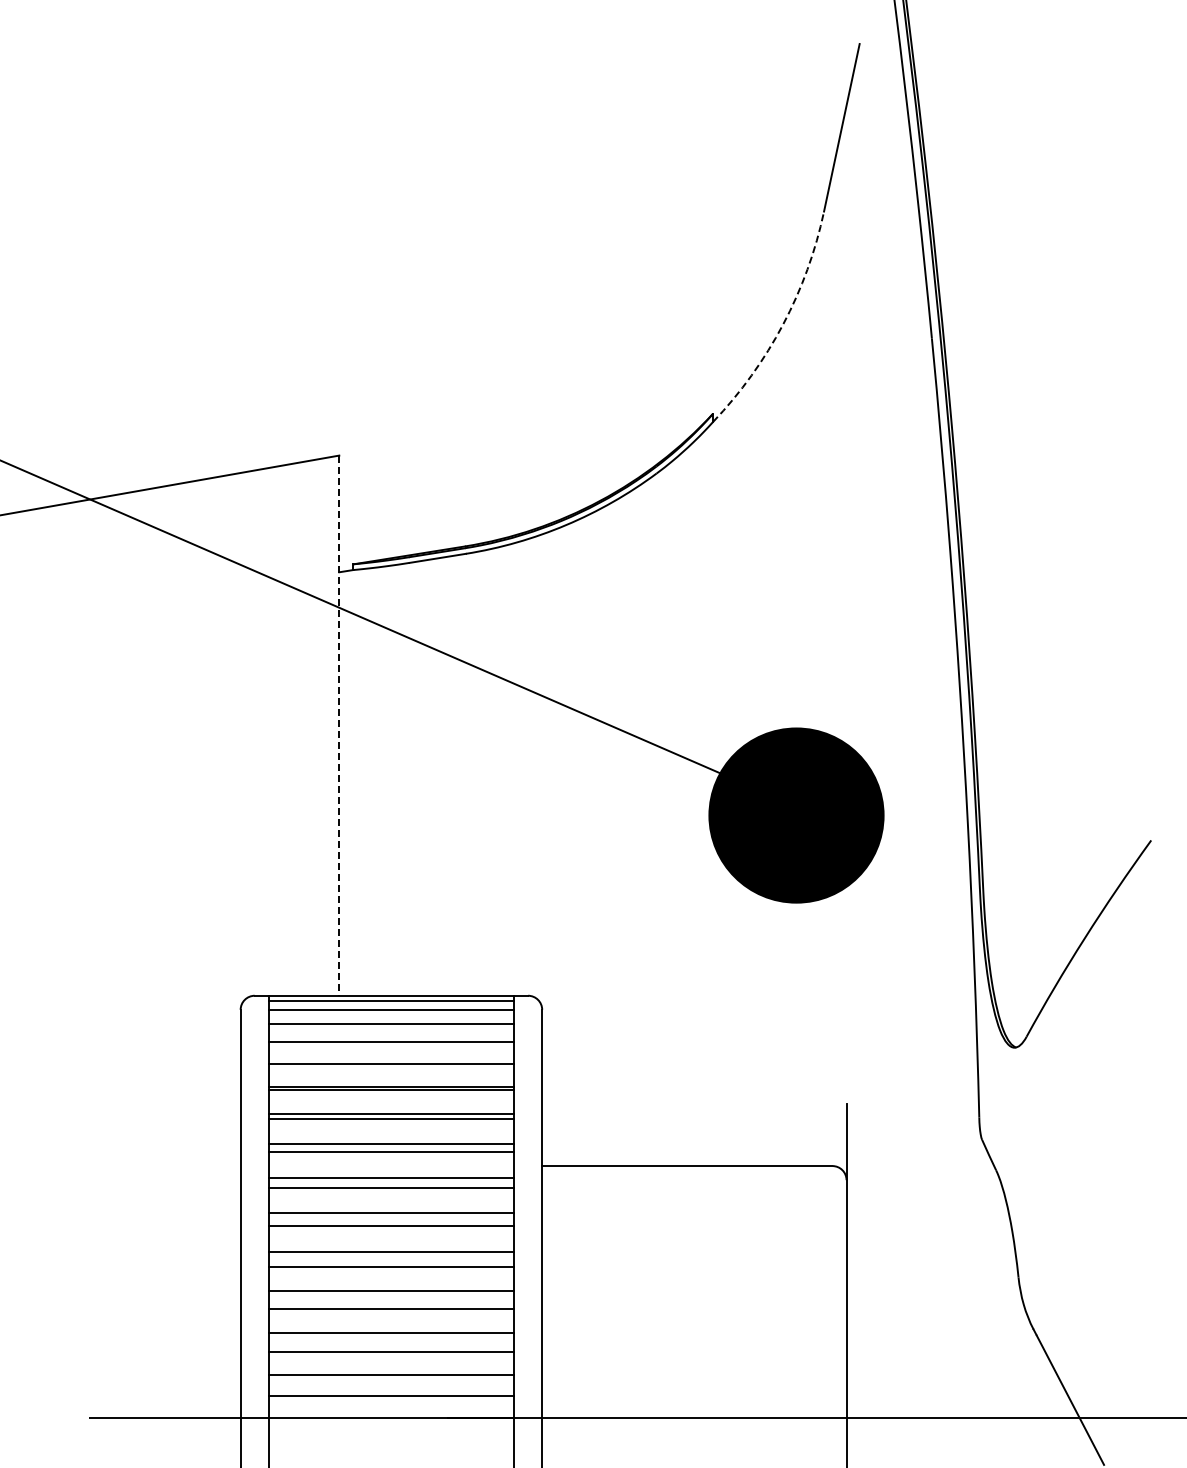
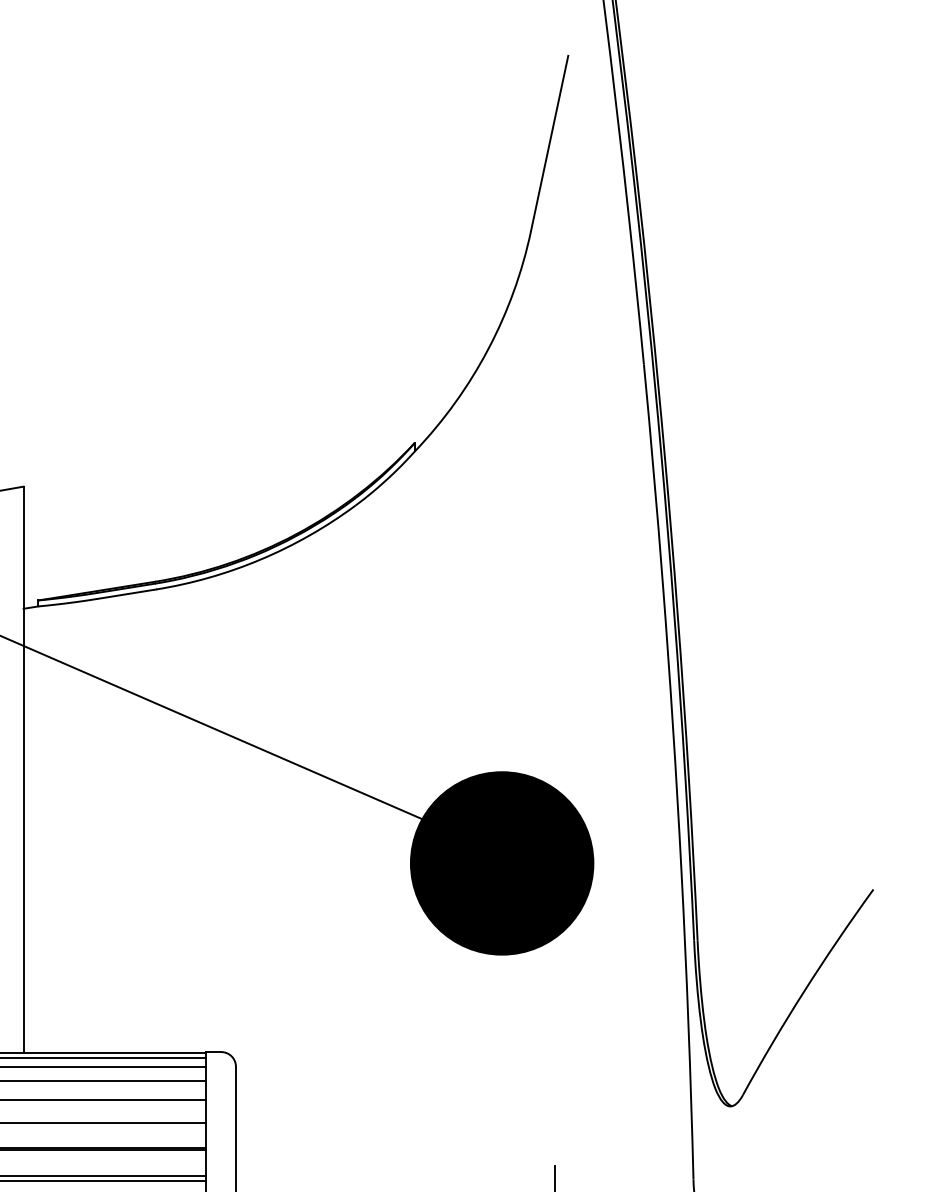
arc: (783, 324) -> (488, 349), dashed -> solid
line: (339, 726) -> (23, 770), dashed -> solid

